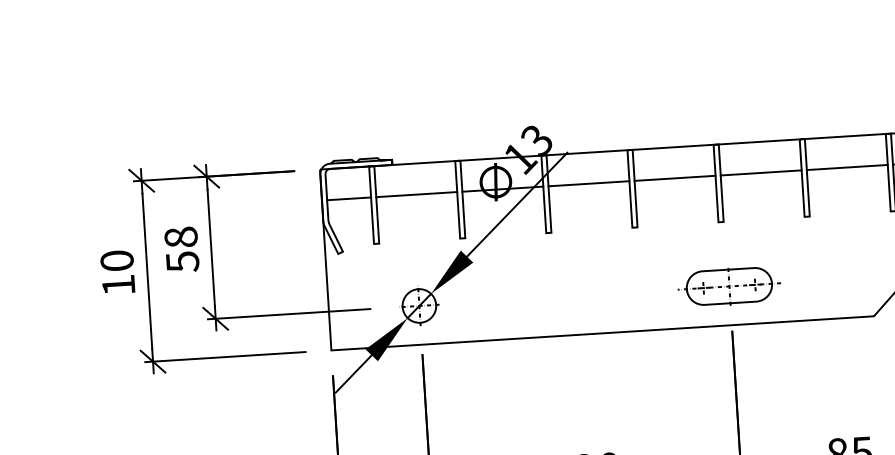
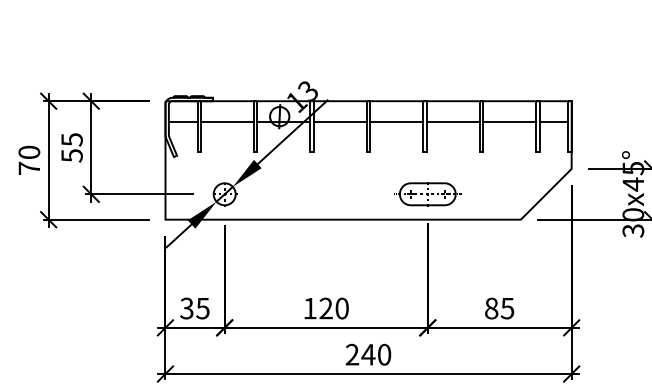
text: (180, 237) -> (71, 139), 58 -> 55
text: (117, 283) -> (28, 167), 10 -> 70

